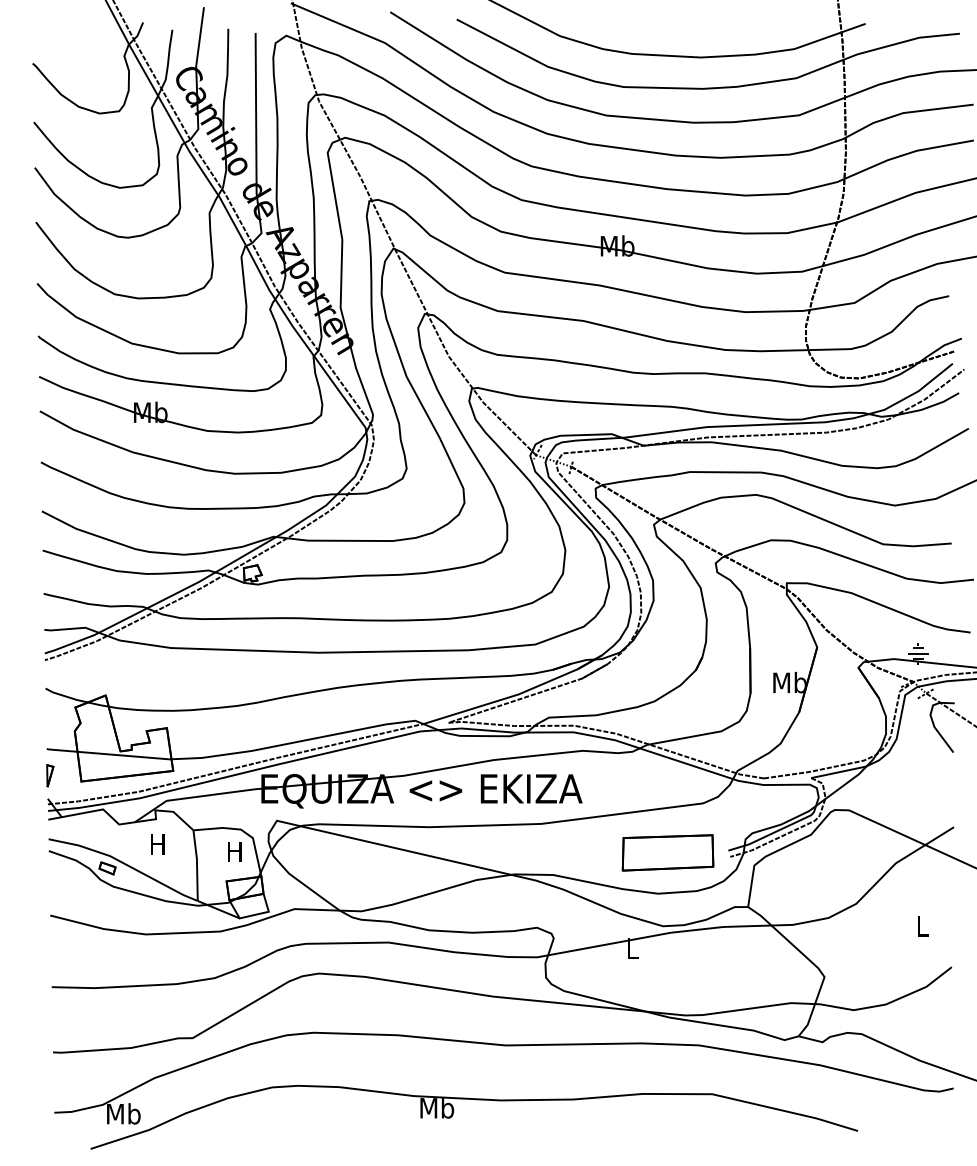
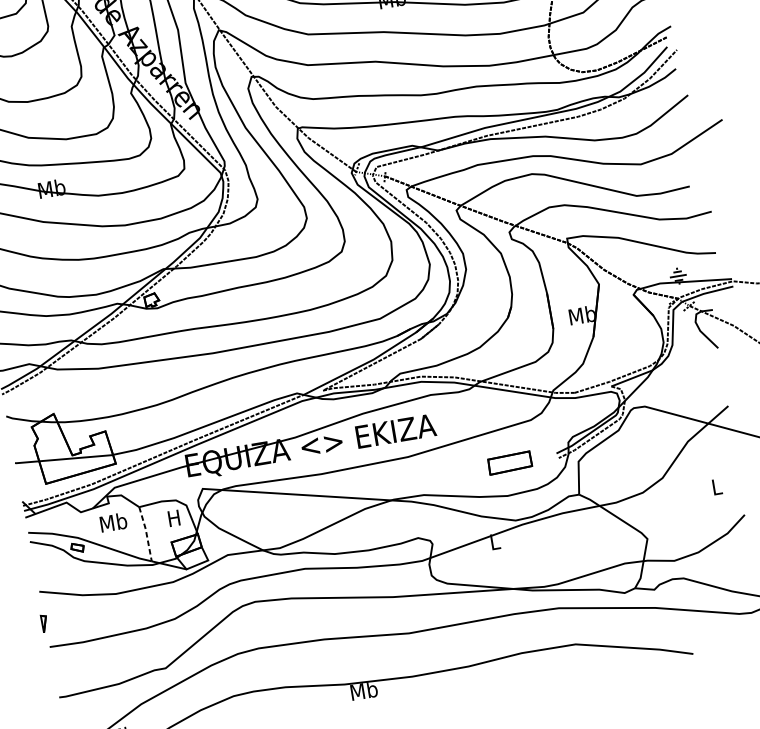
part: (50, 775) -> (44, 623), moved
text: (157, 843) -> (113, 521), H -> Mb
part: (667, 852) -> (509, 462), size x0.6
line: (197, 865) -> (146, 533), solid -> dashed

